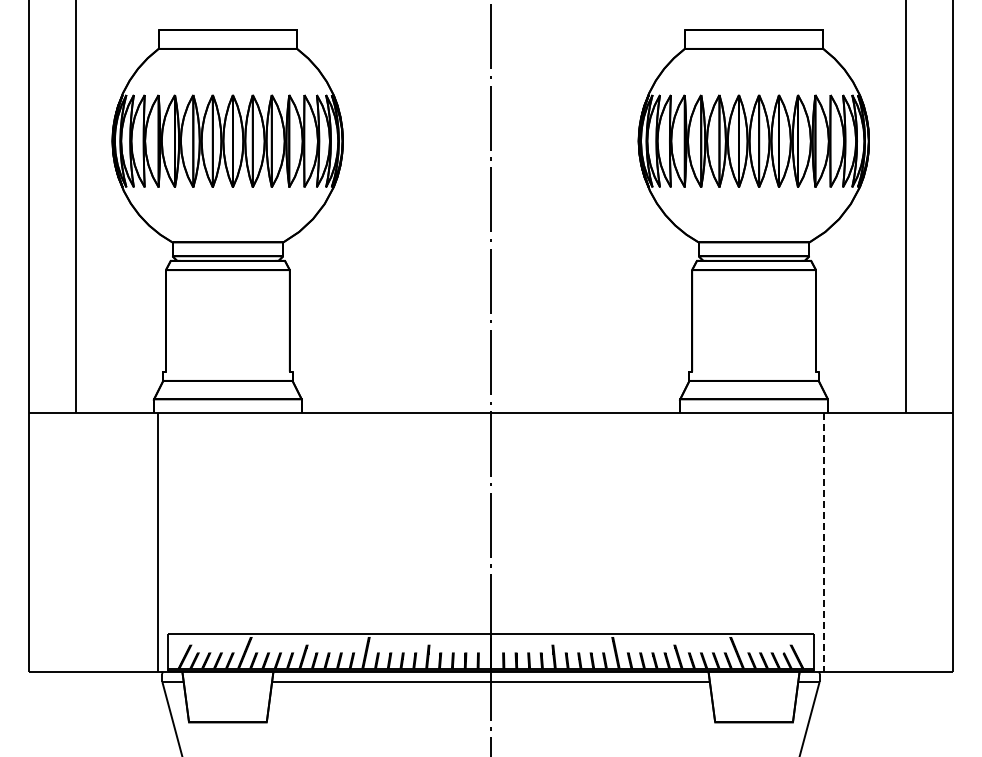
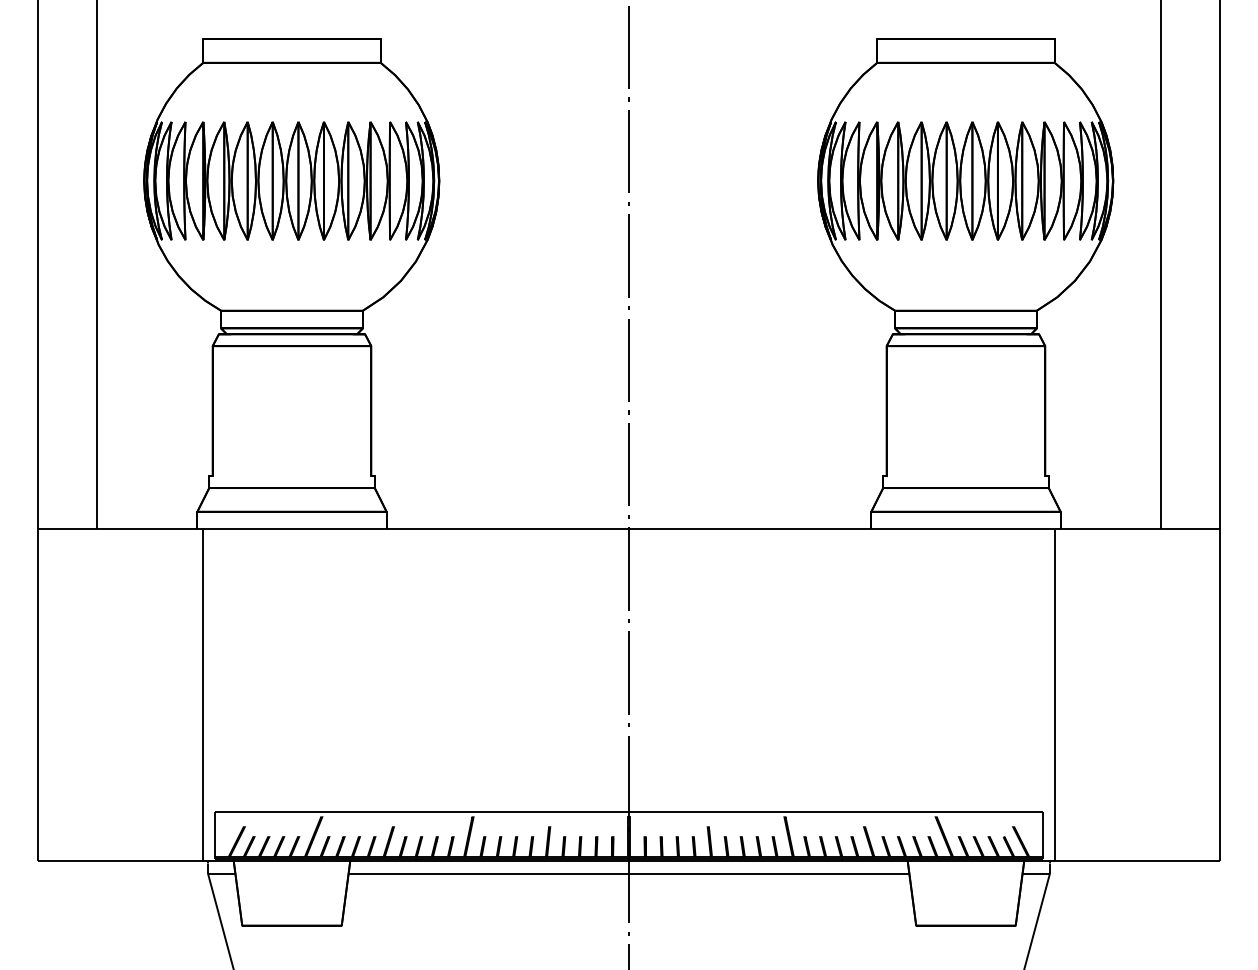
line: (823, 542) -> (1054, 695), dashed -> solid

